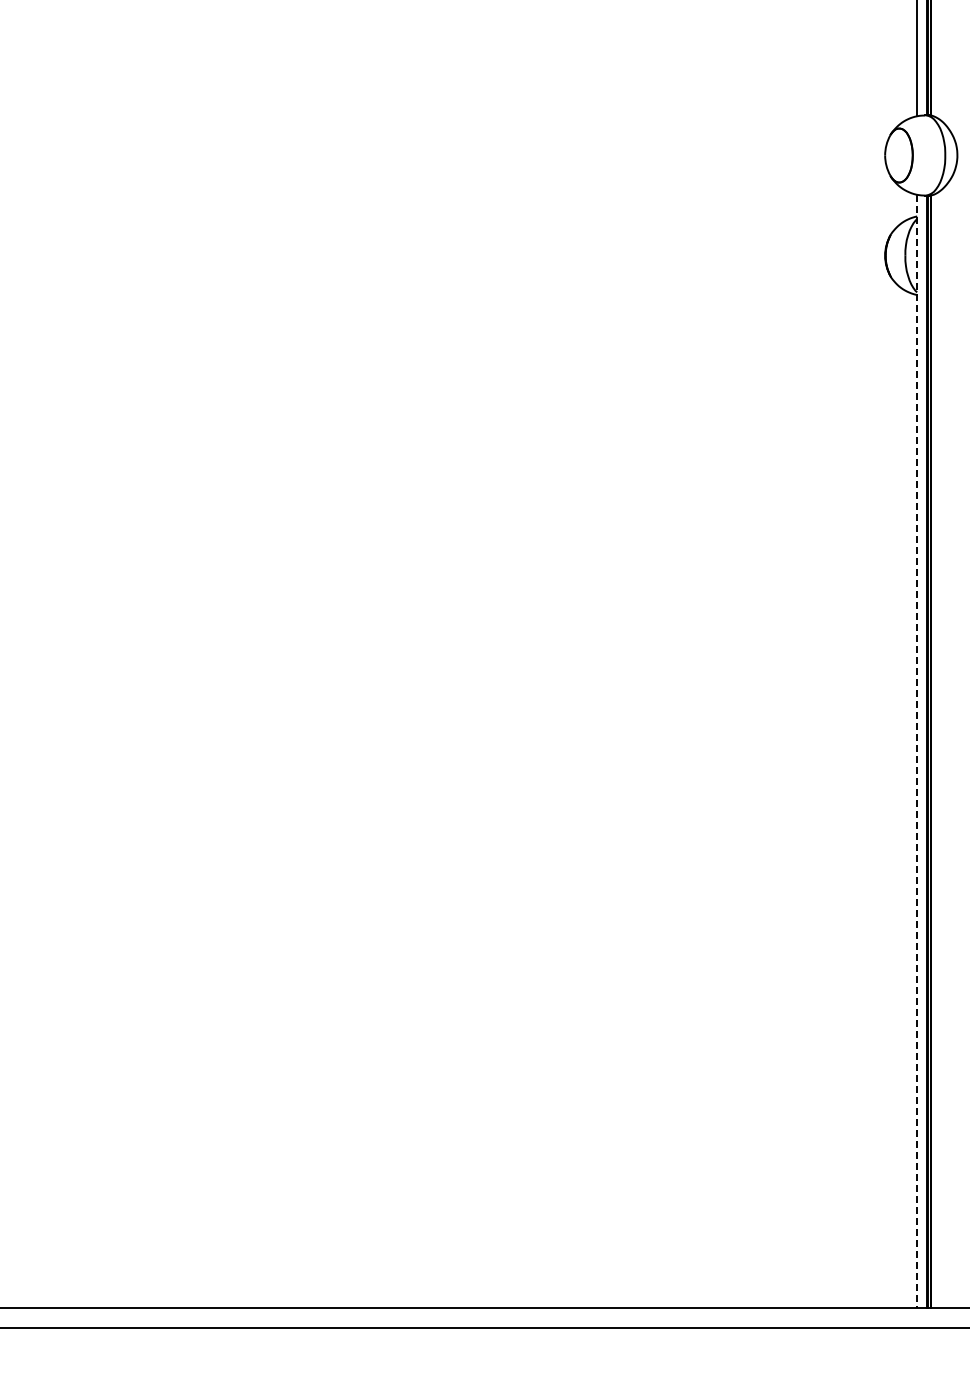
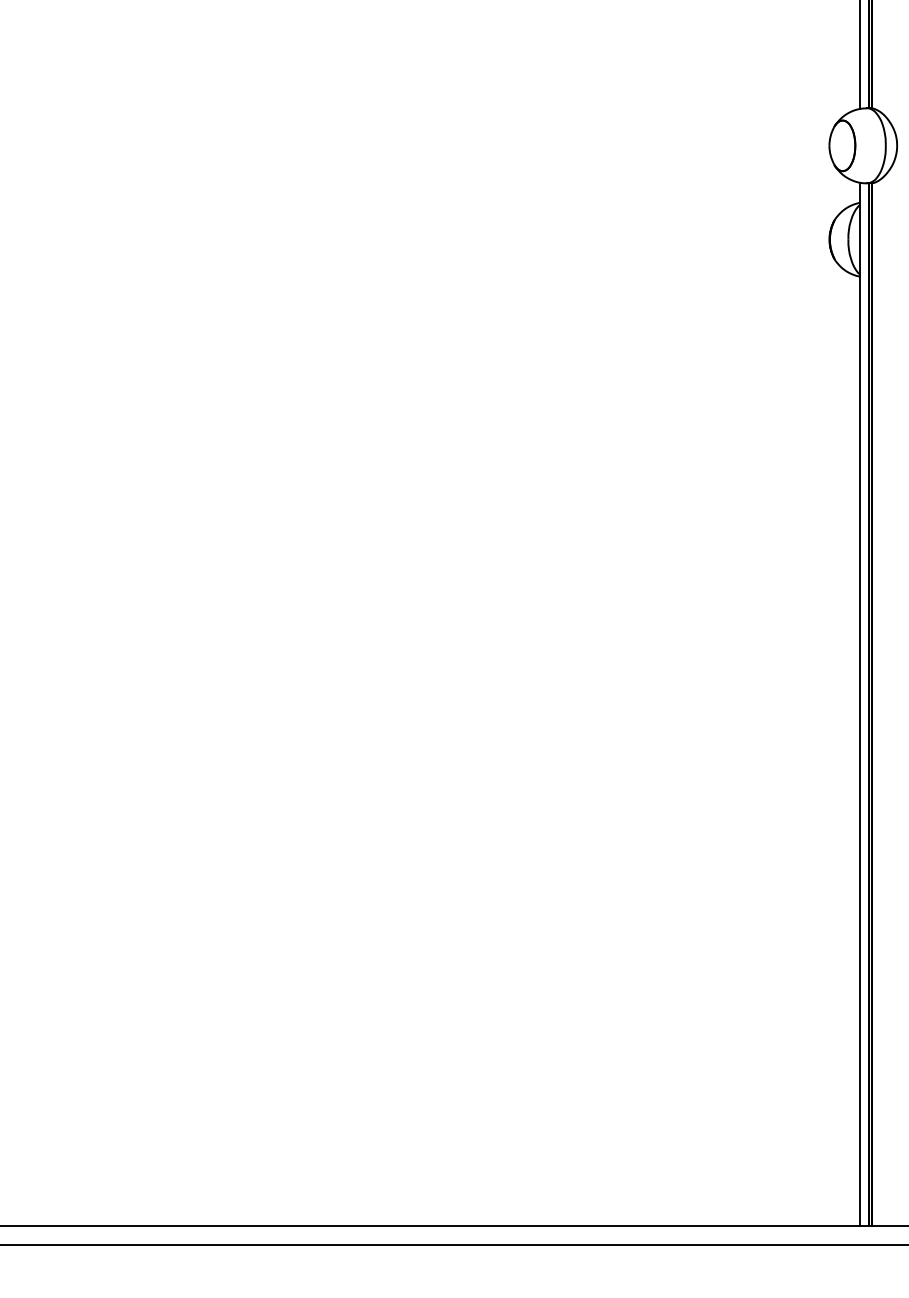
line: (917, 751) -> (859, 704), dashed -> solid

